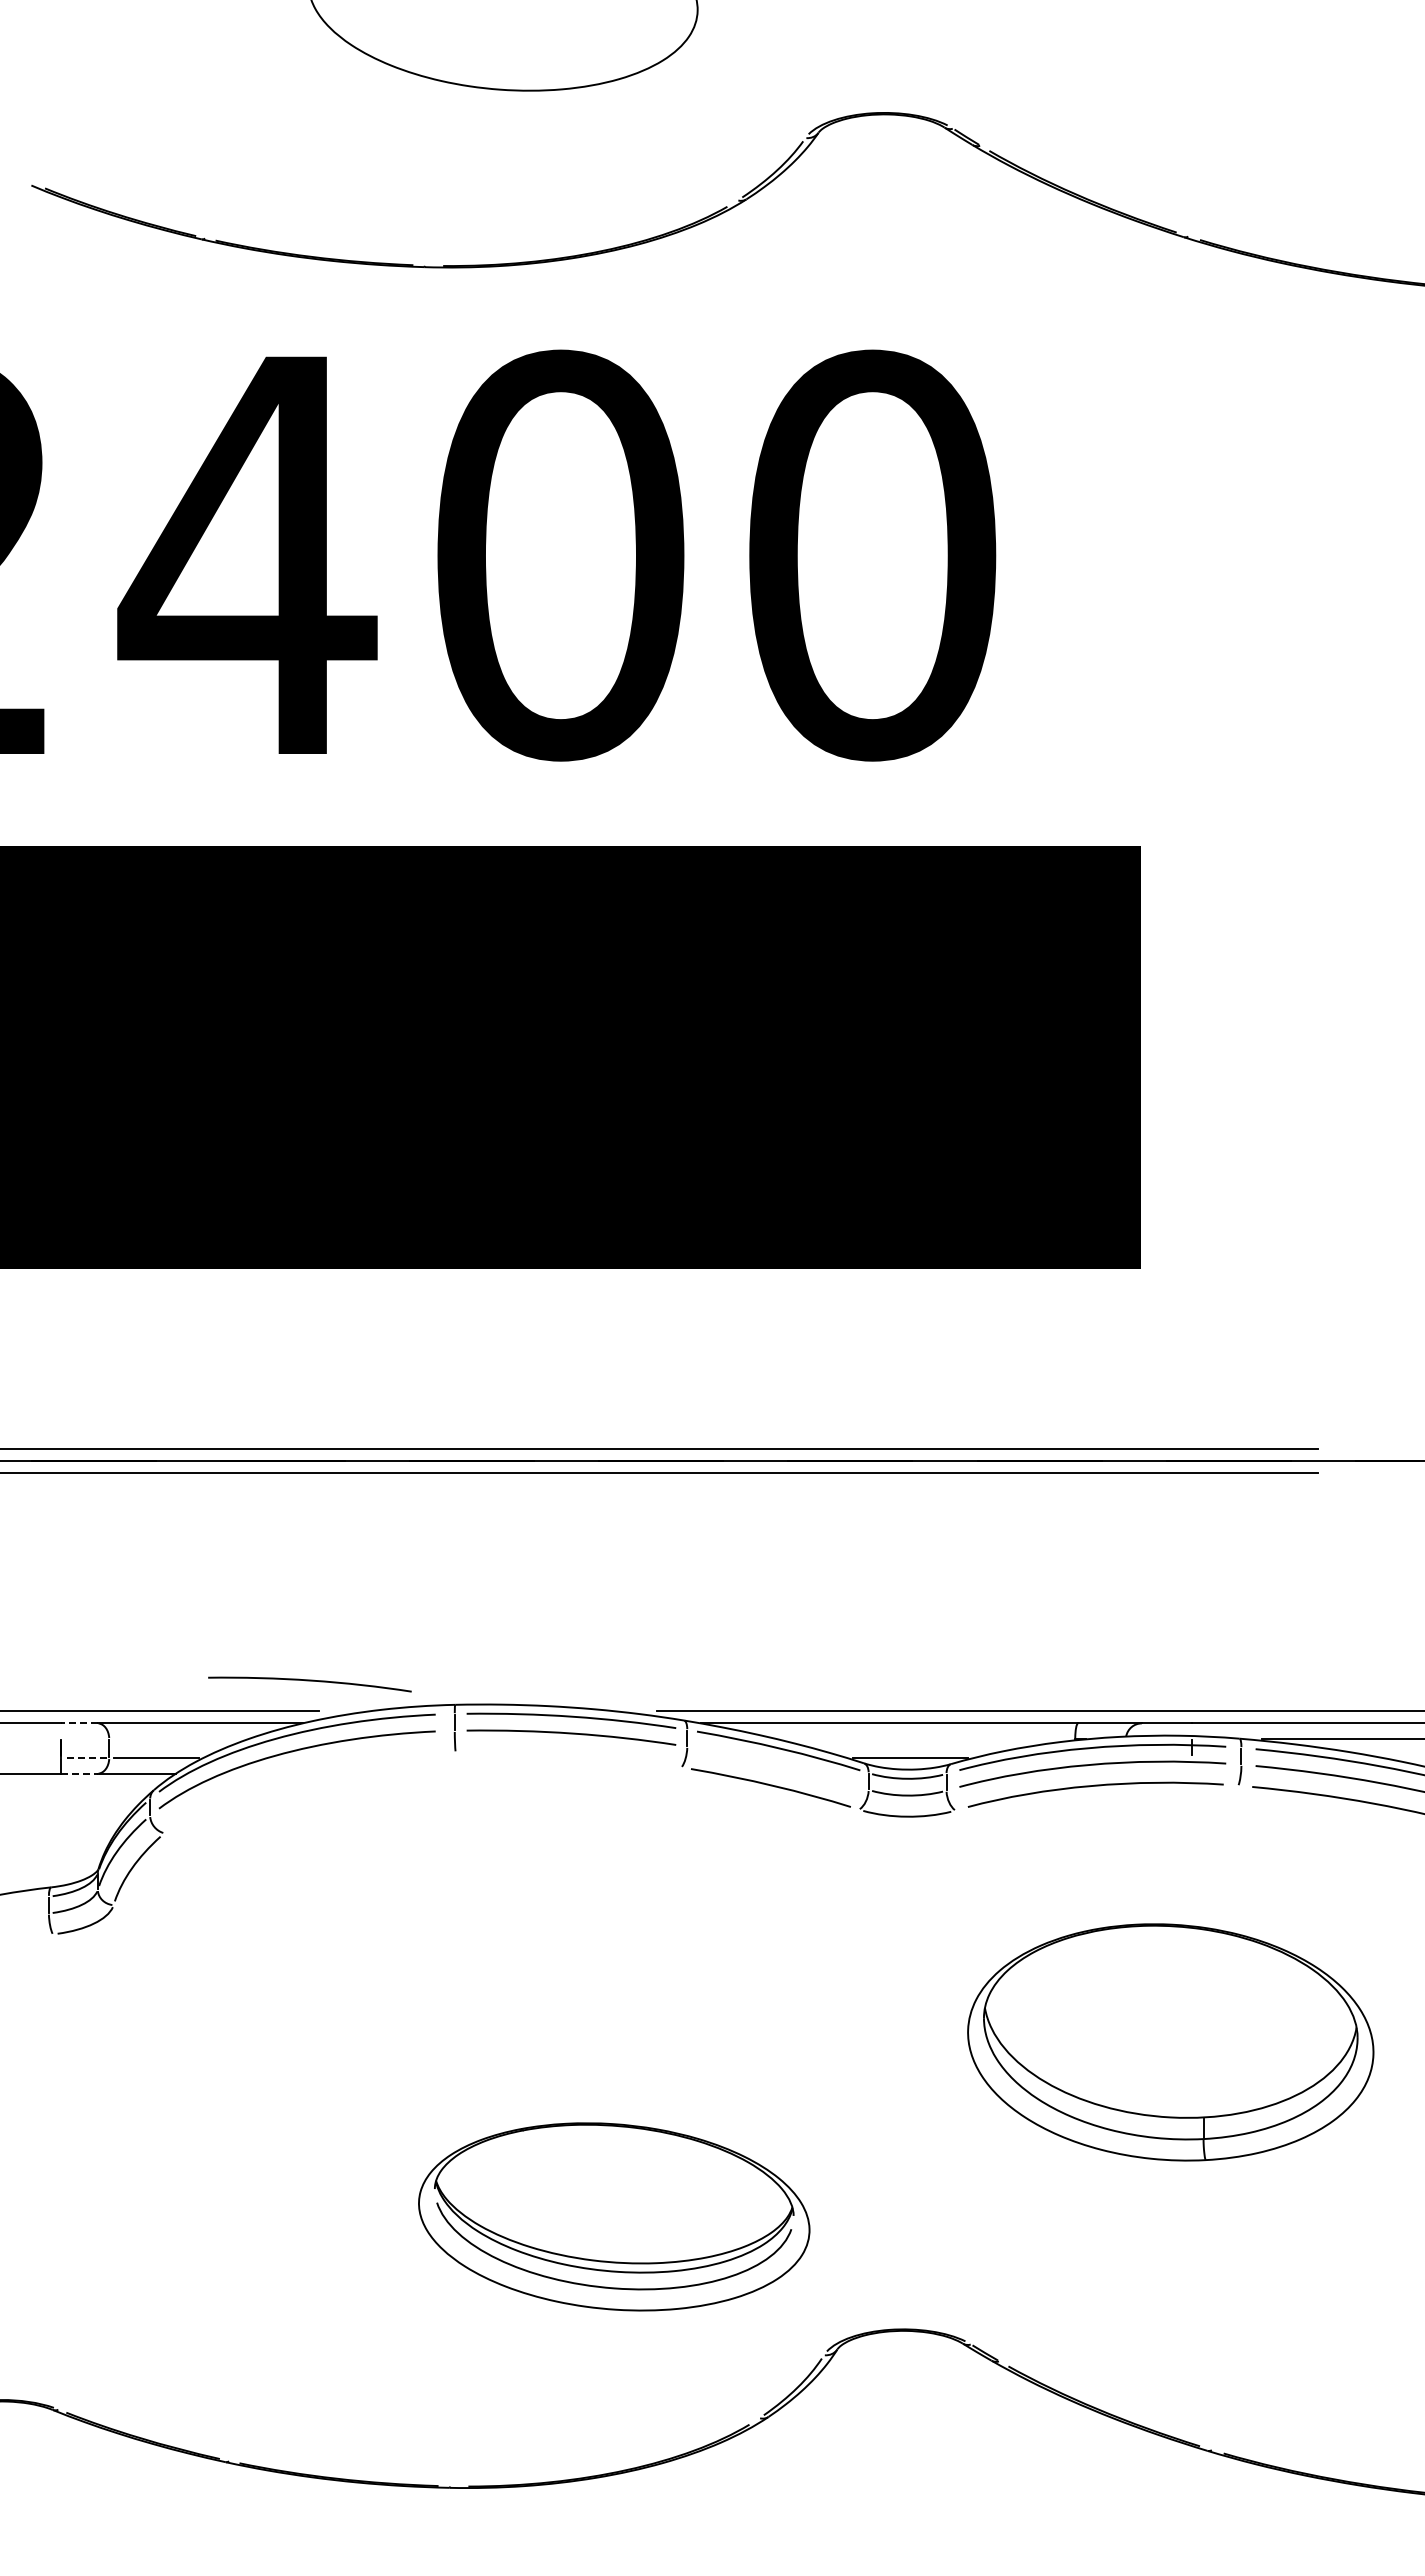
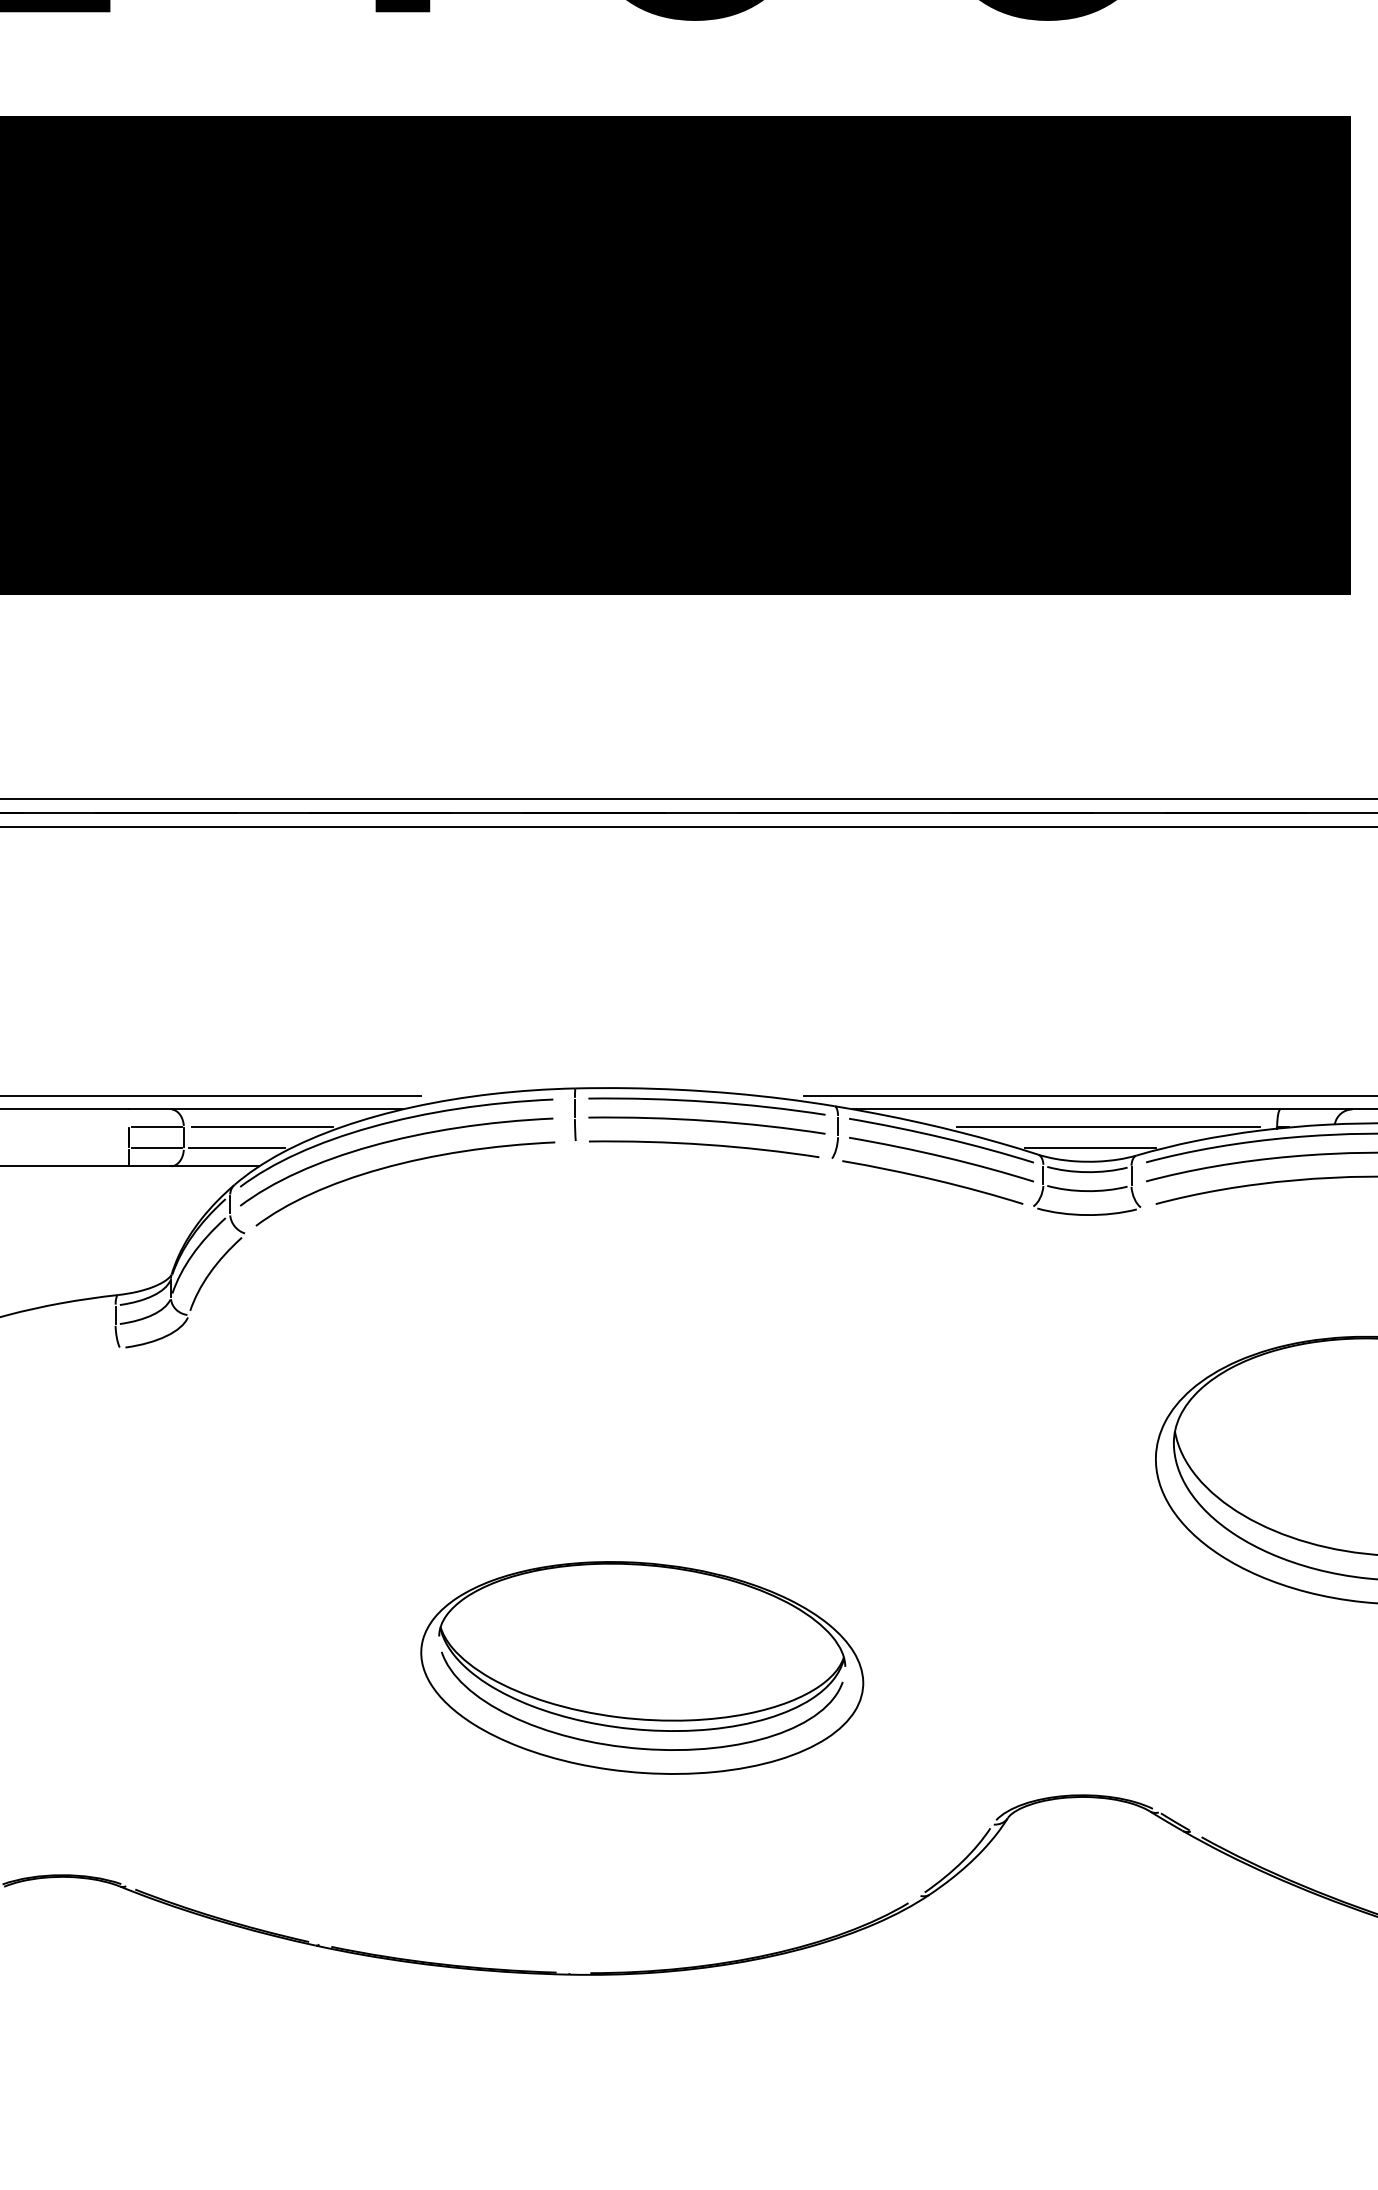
curve: (309, 1681) -> (703, 1145), moved
line: (78, 1723) -> (149, 1109), dashed -> solid
line: (85, 1739) -> (156, 1127), added
line: (178, 1739) -> (262, 1127), added
line: (926, 1739) -> (1108, 1127), added
line: (85, 1757) -> (156, 1148), dashed -> solid
curve: (779, 1766) -> (942, 1158), added
curve: (301, 1772) -> (401, 1165), added
line: (79, 1773) -> (150, 1166), dashed -> solid
part: (614, 2216) -> (642, 1667), moved

